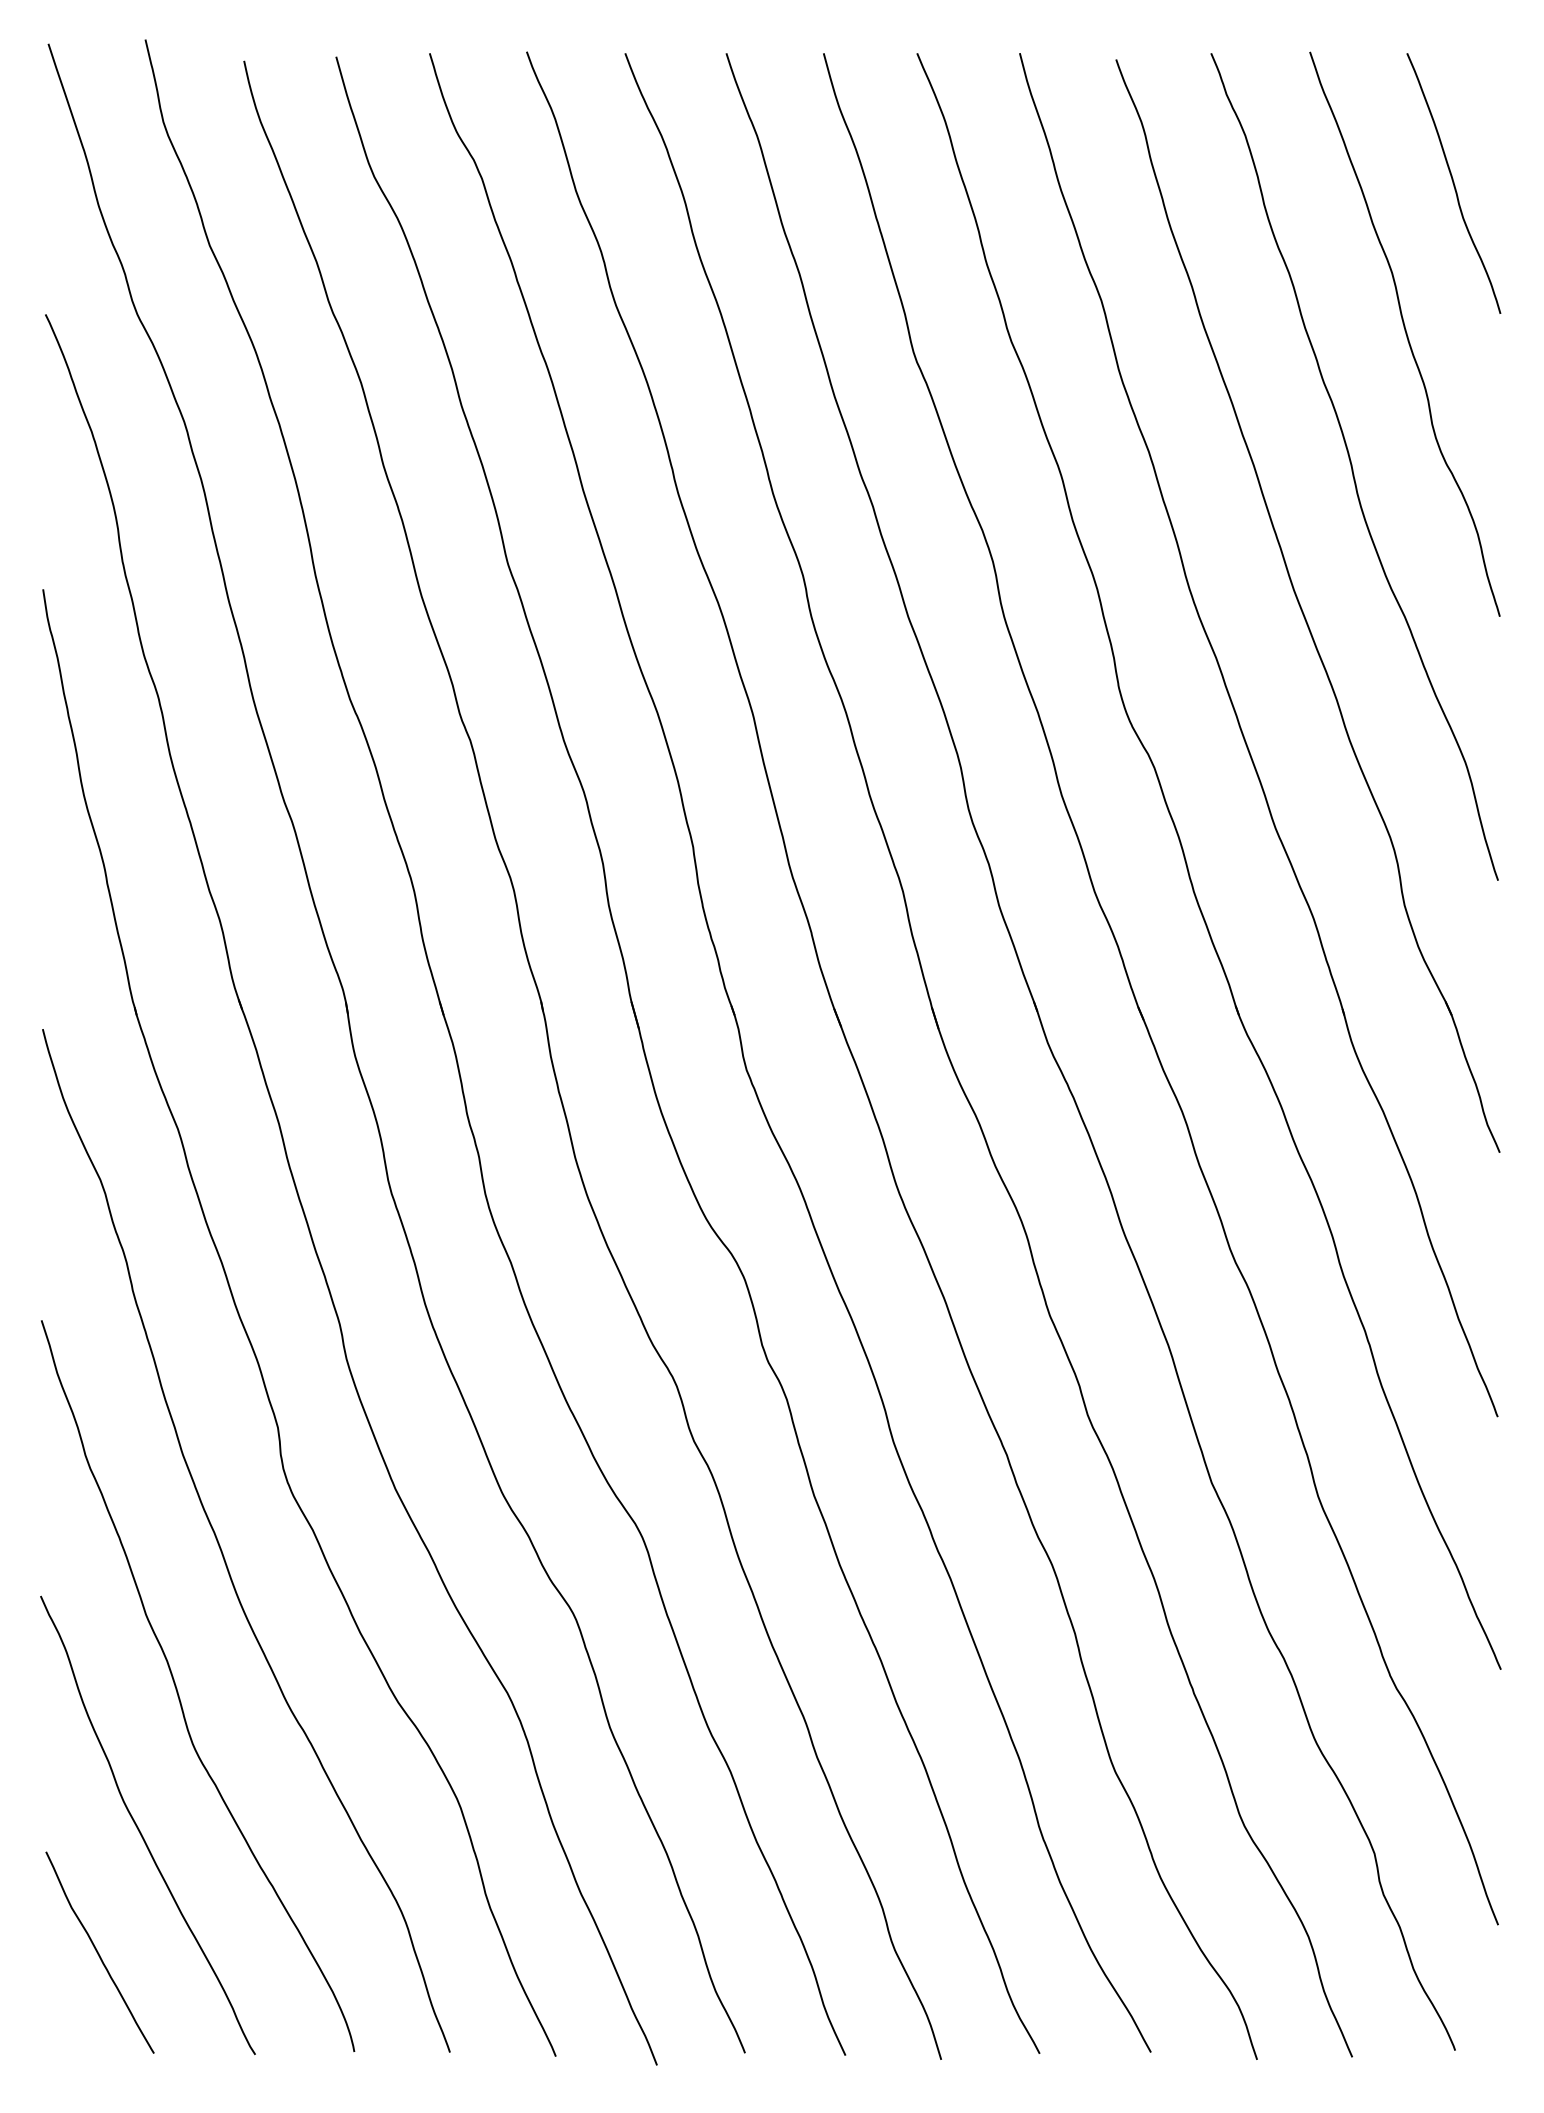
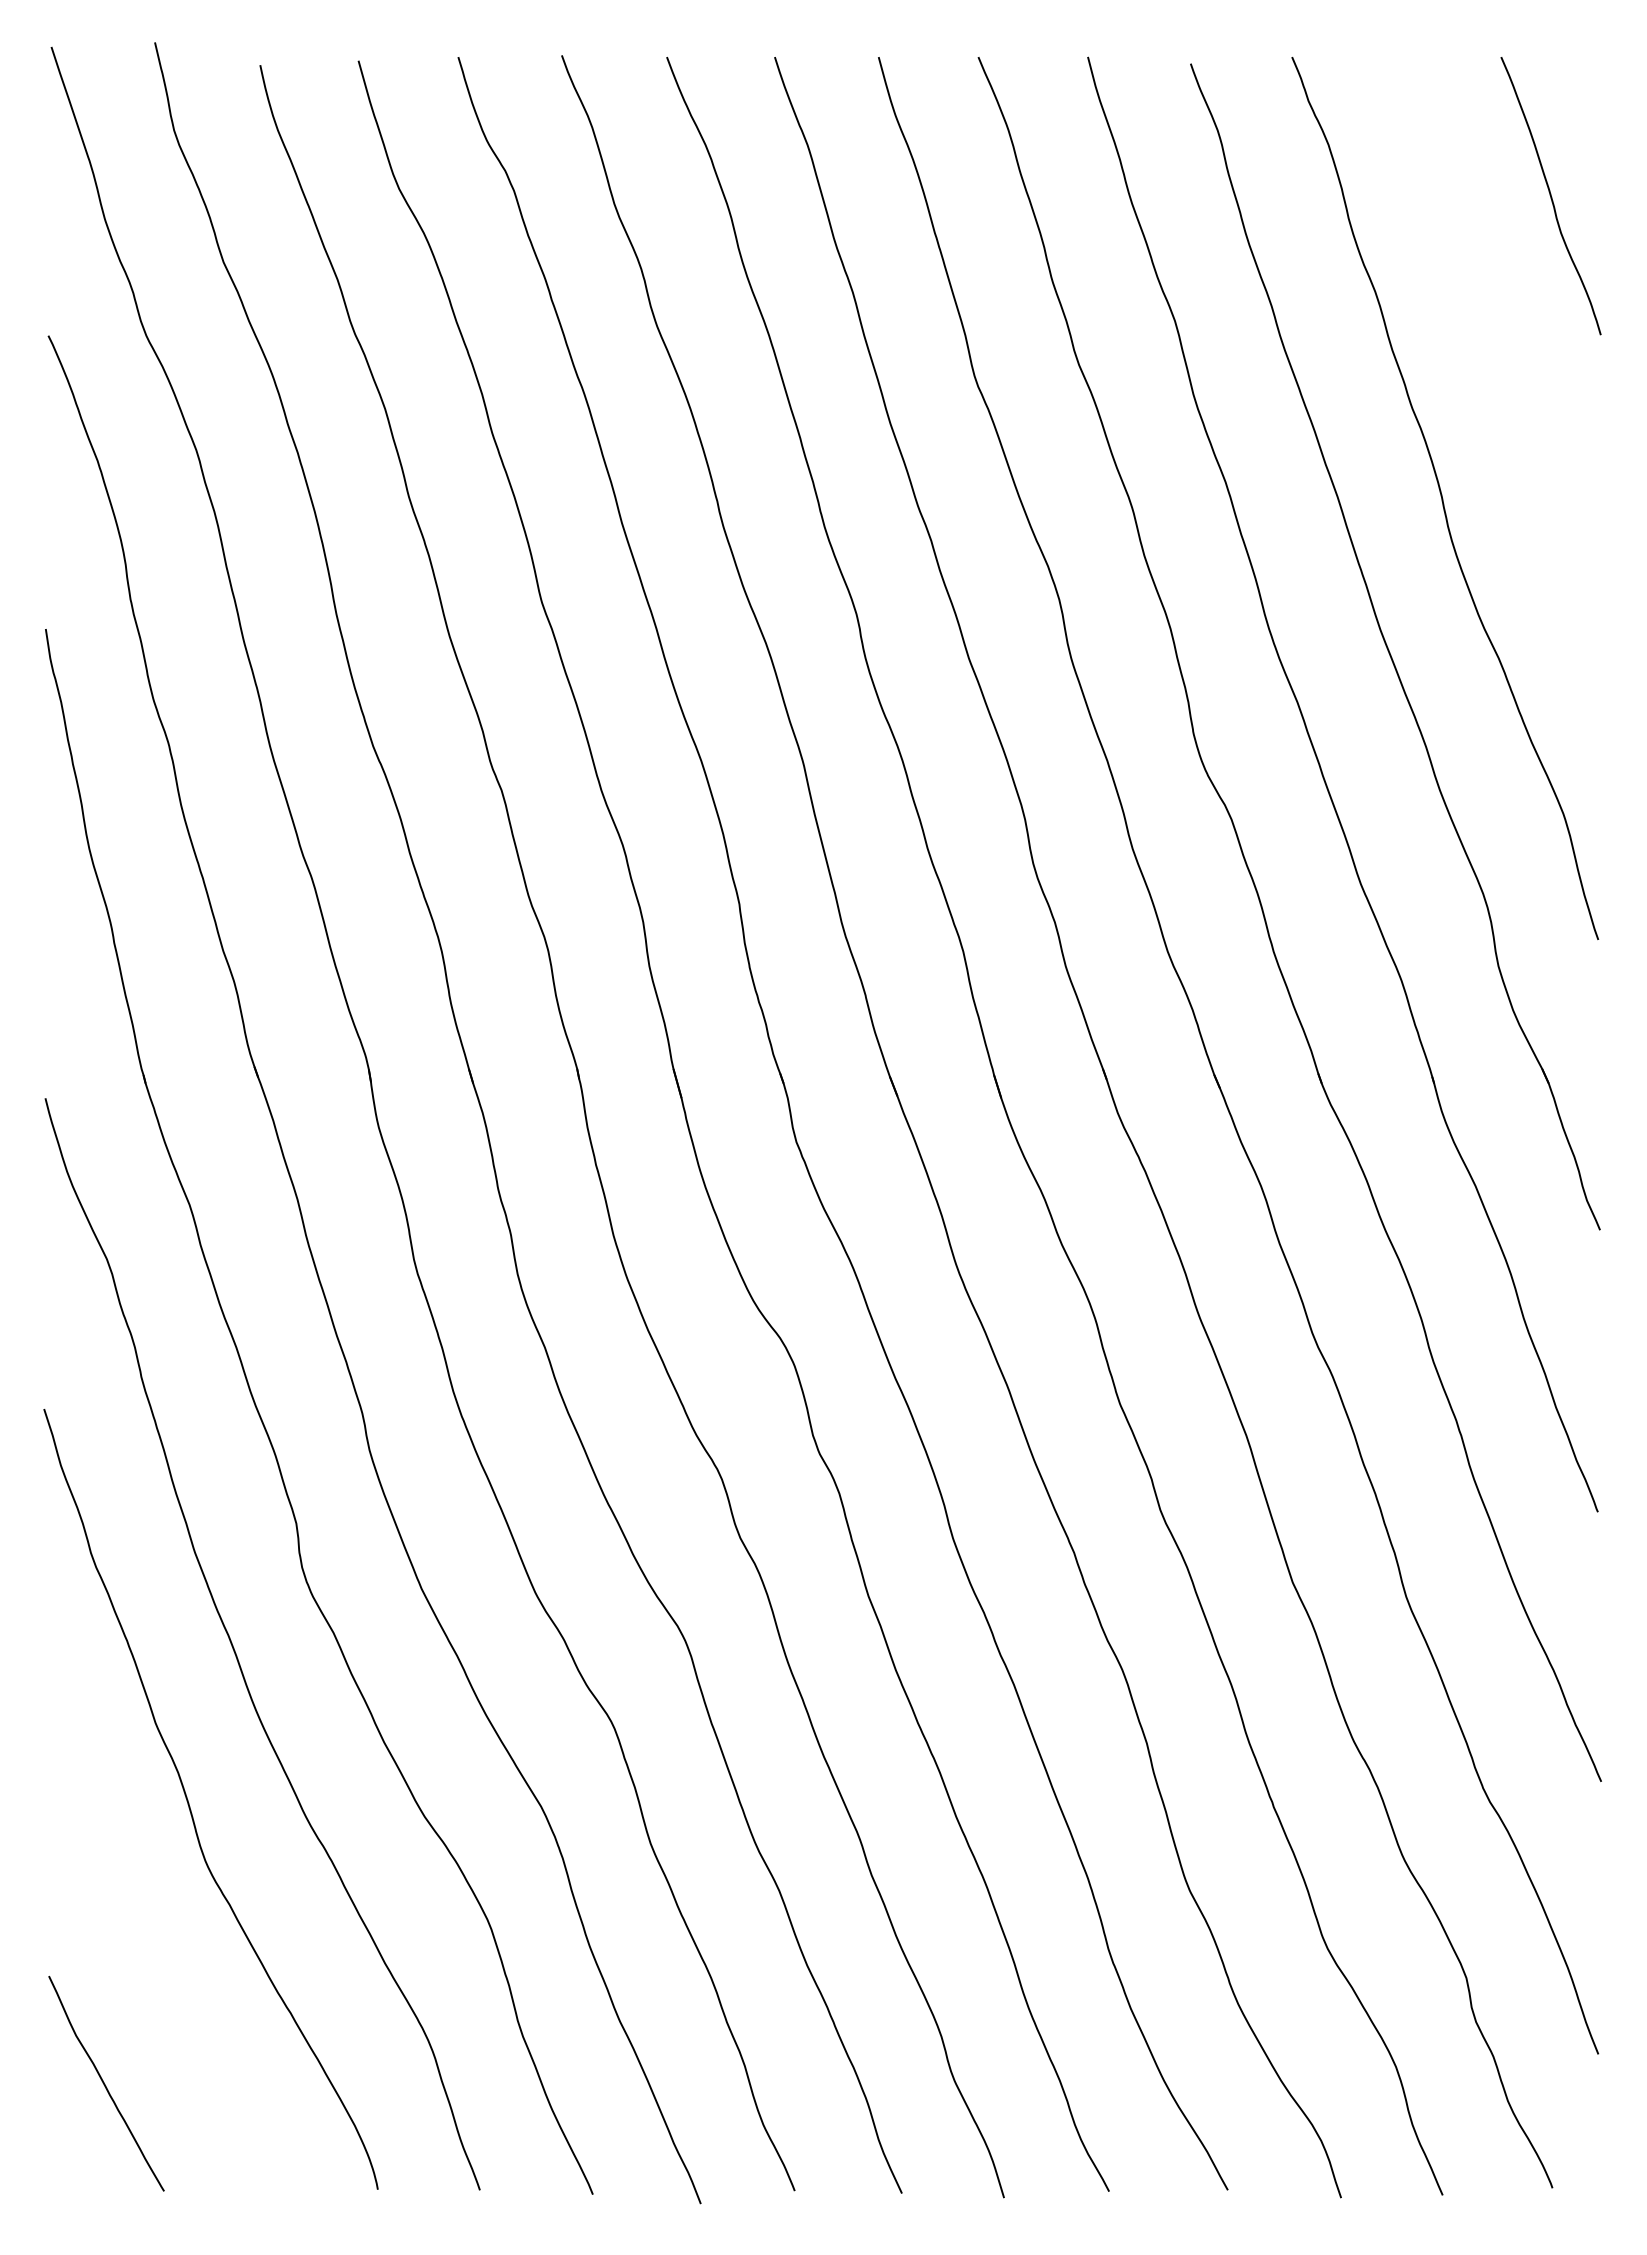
curve: (1405, 333) -> (1499, 356), removed
curve: (139, 1828) -> (148, 1951), removed

